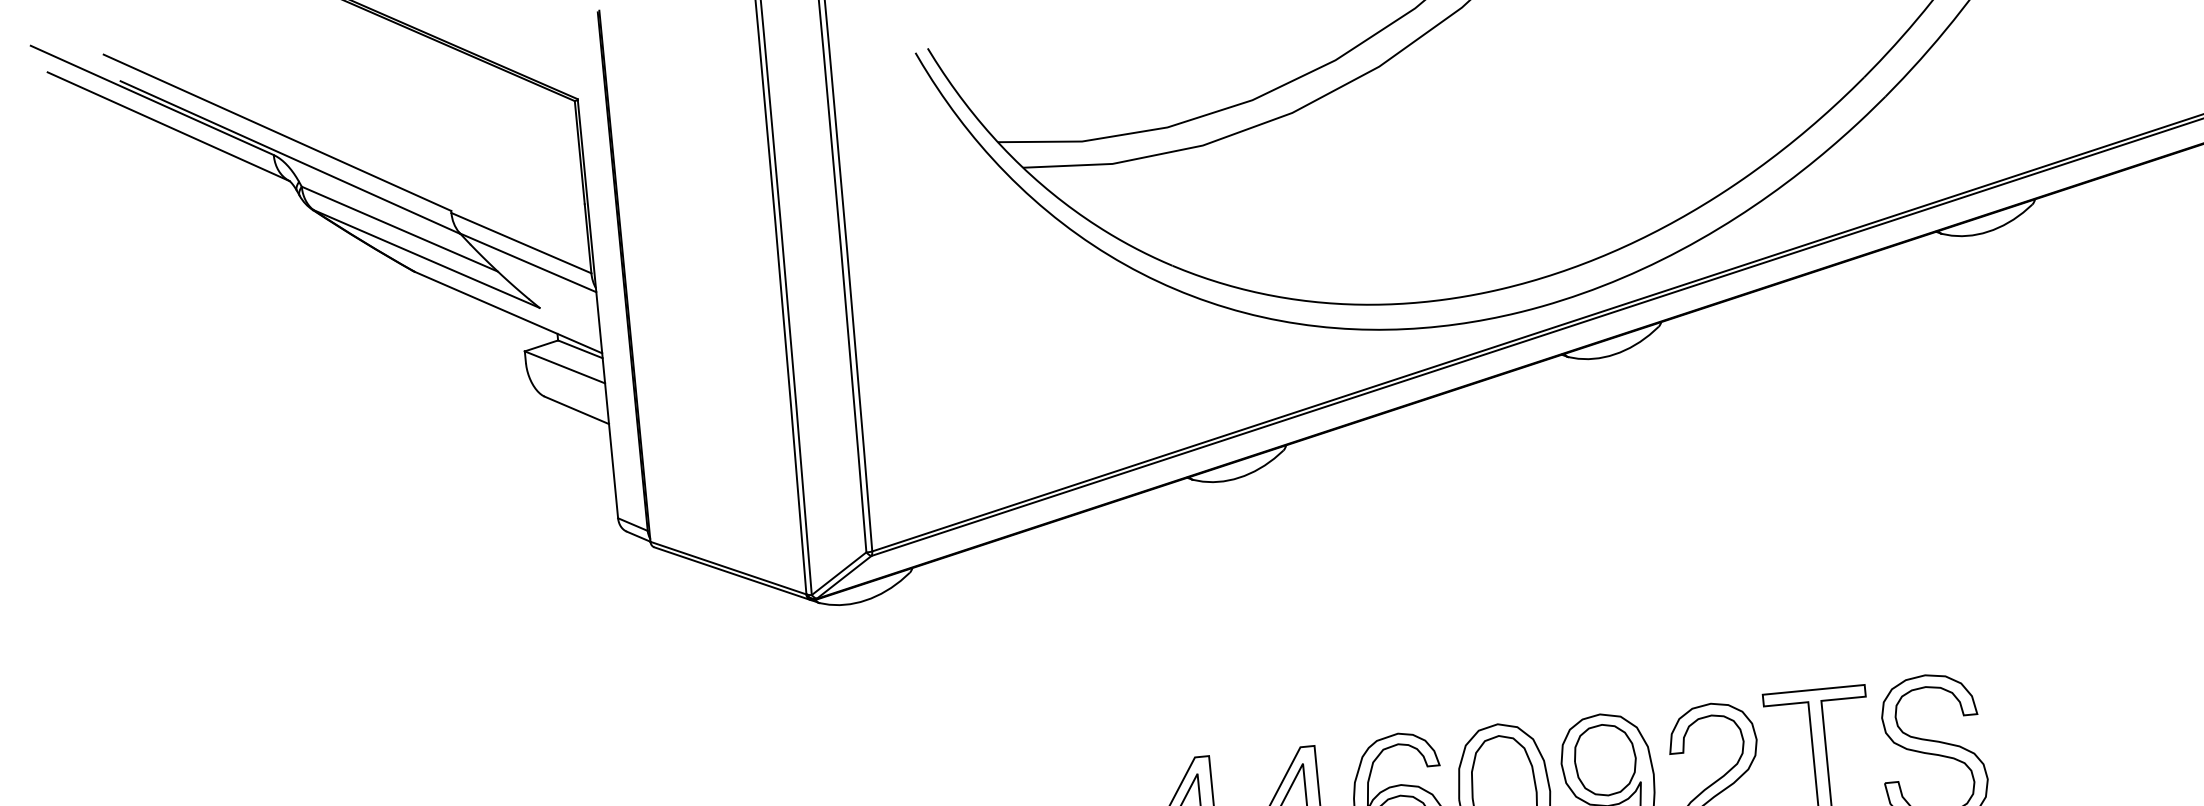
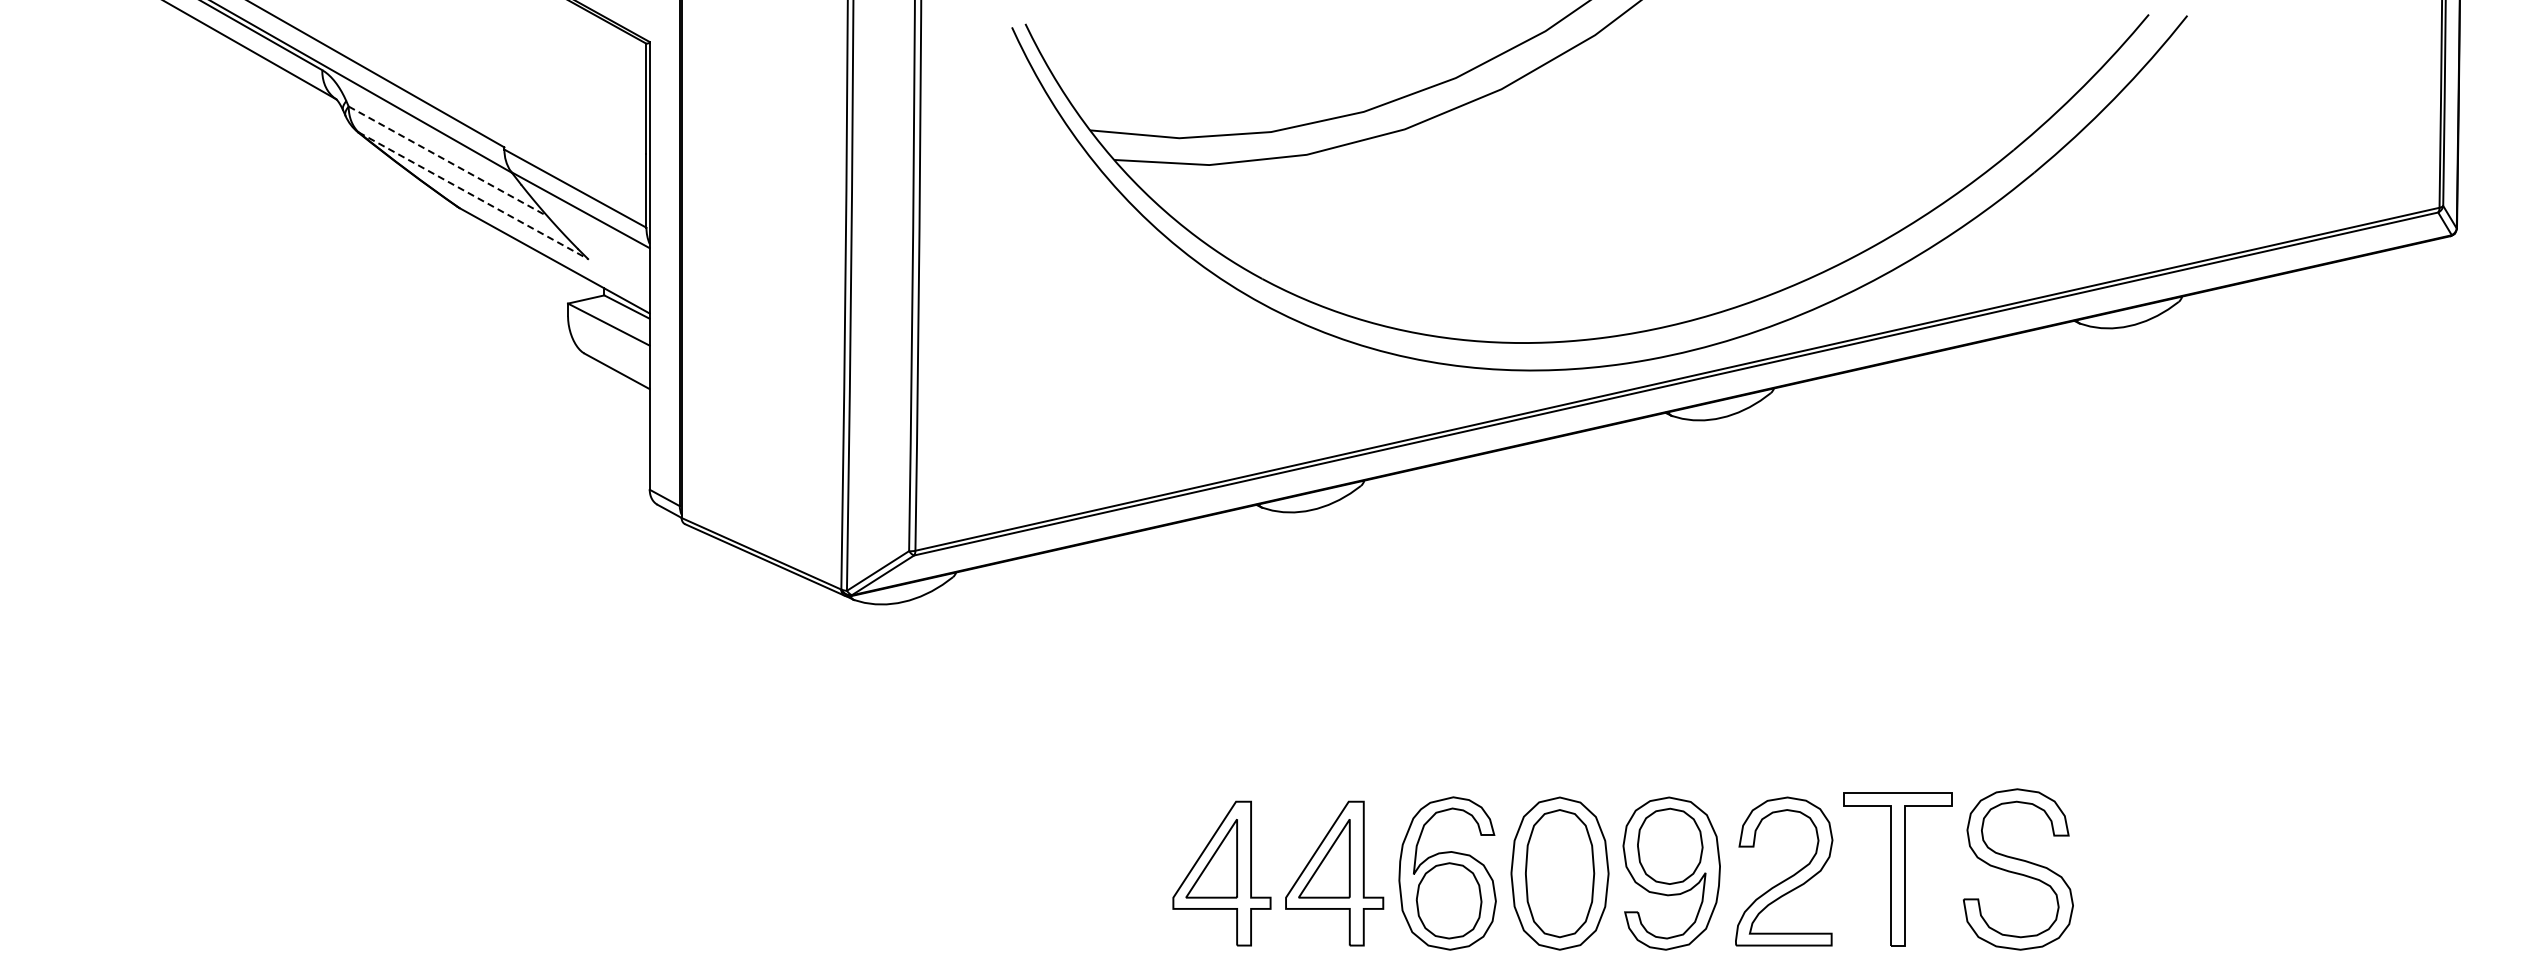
line: (400, 229) -> (448, 161), solid -> dashed
line: (426, 258) -> (473, 195), solid -> dashed

